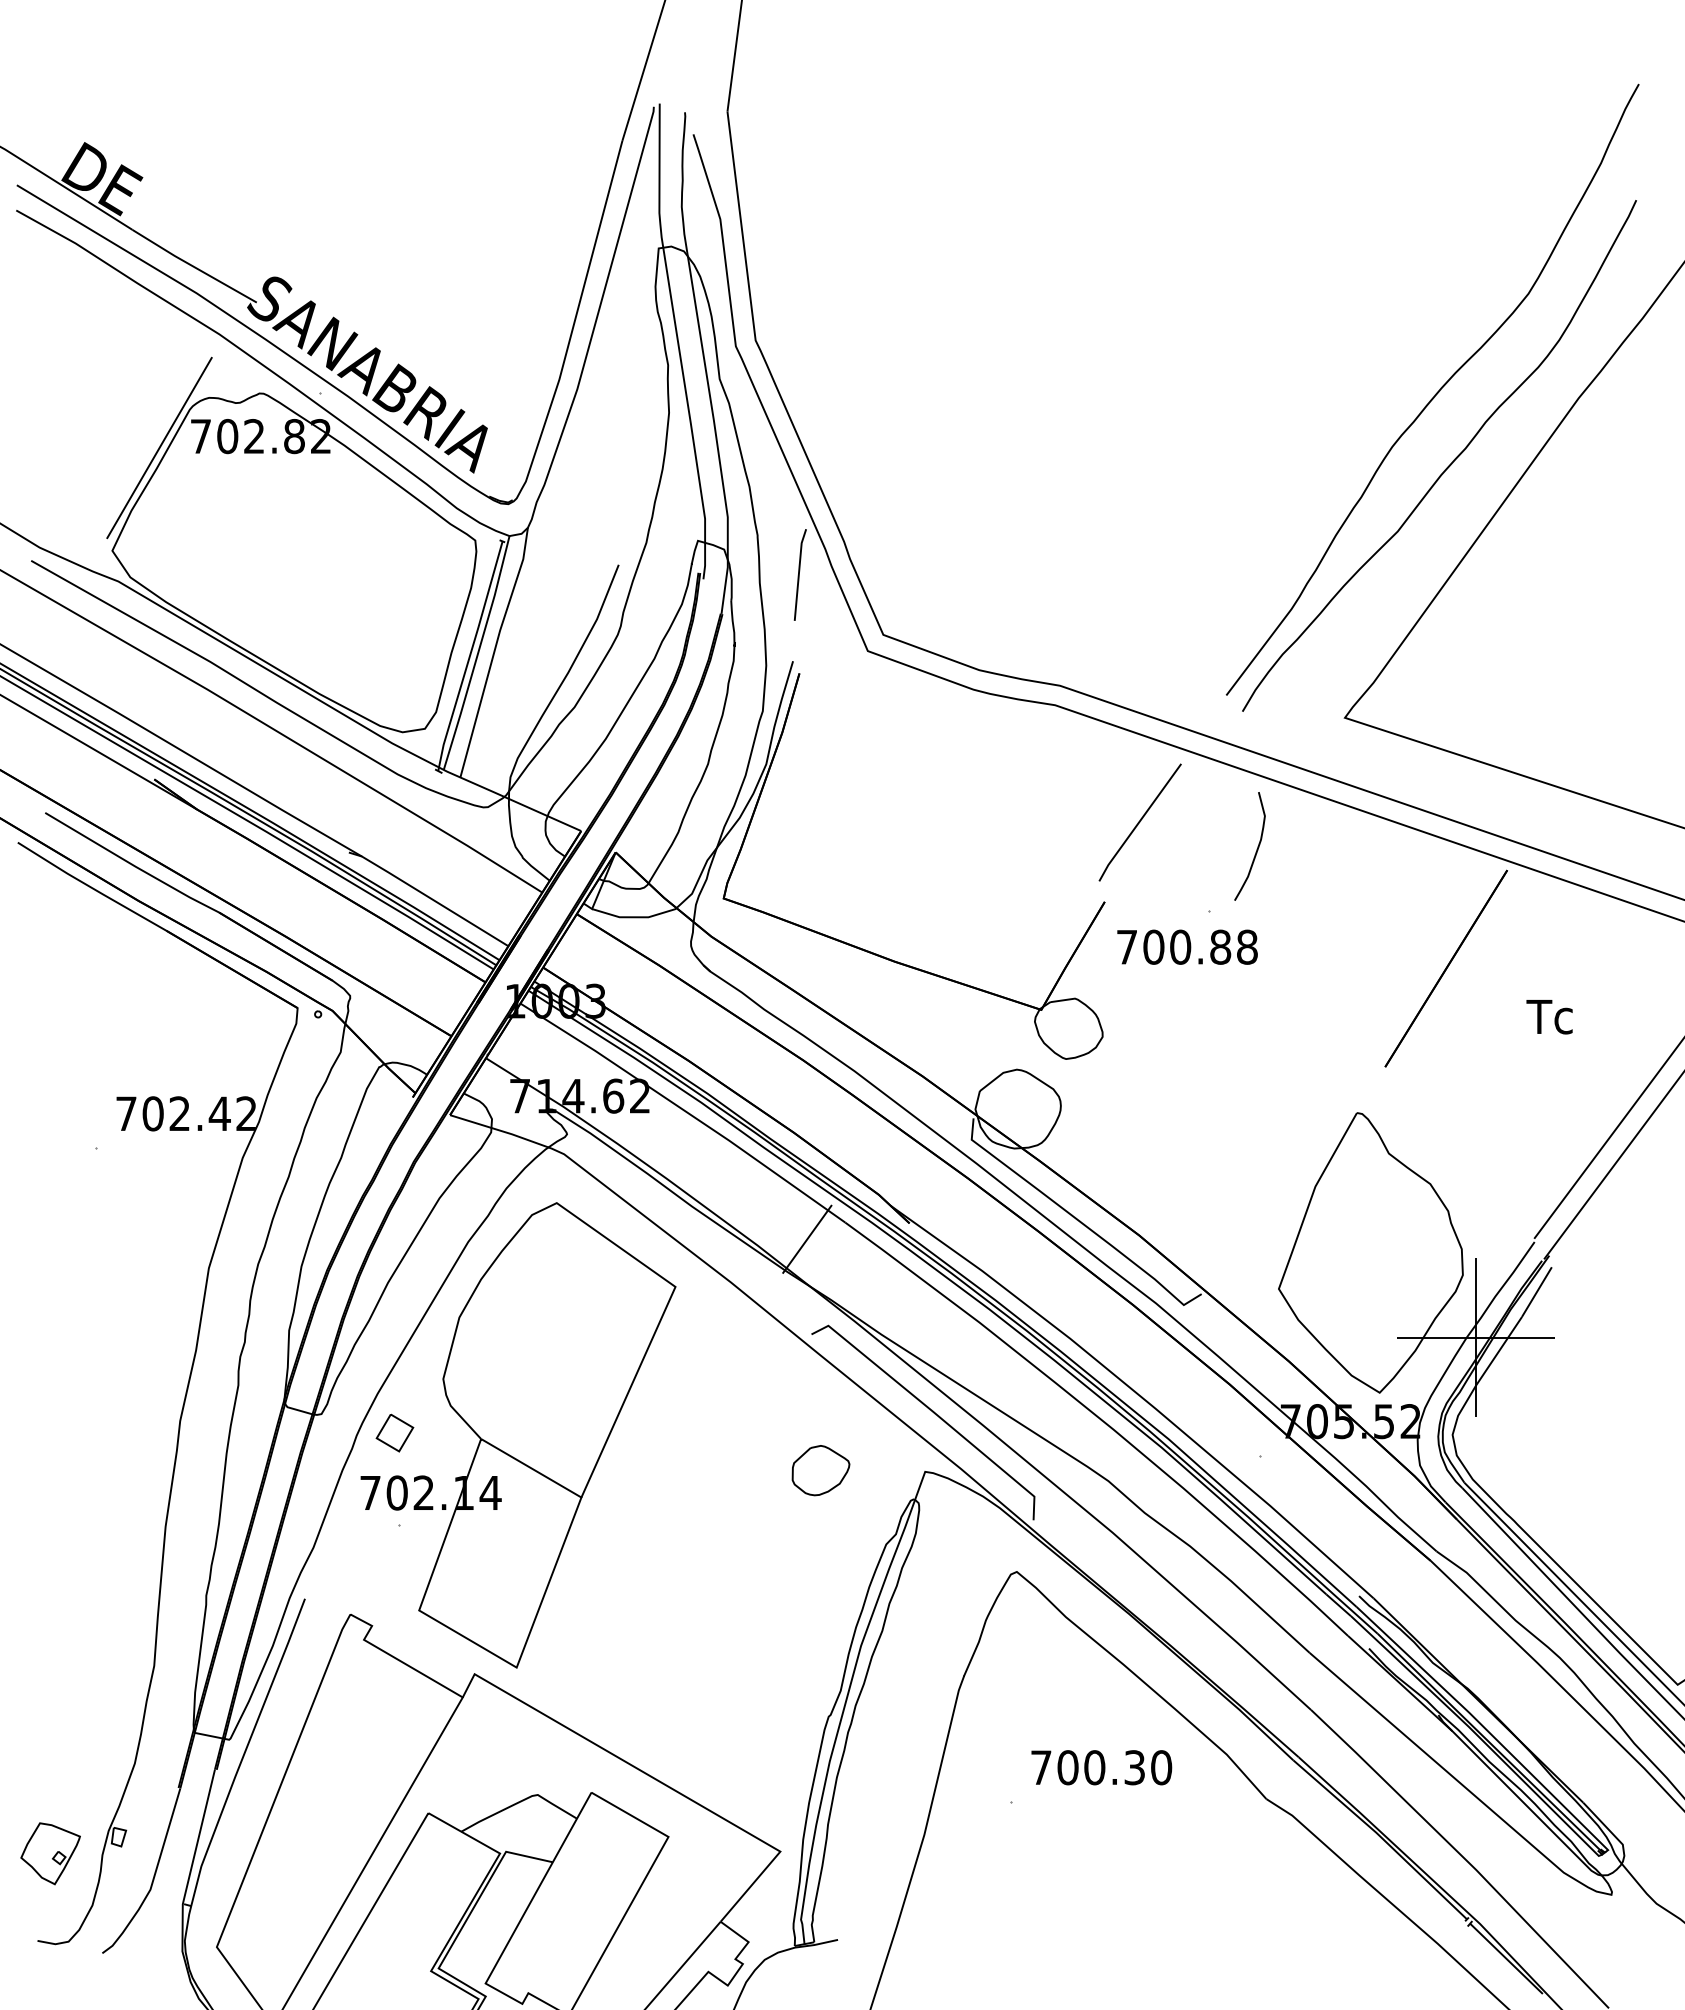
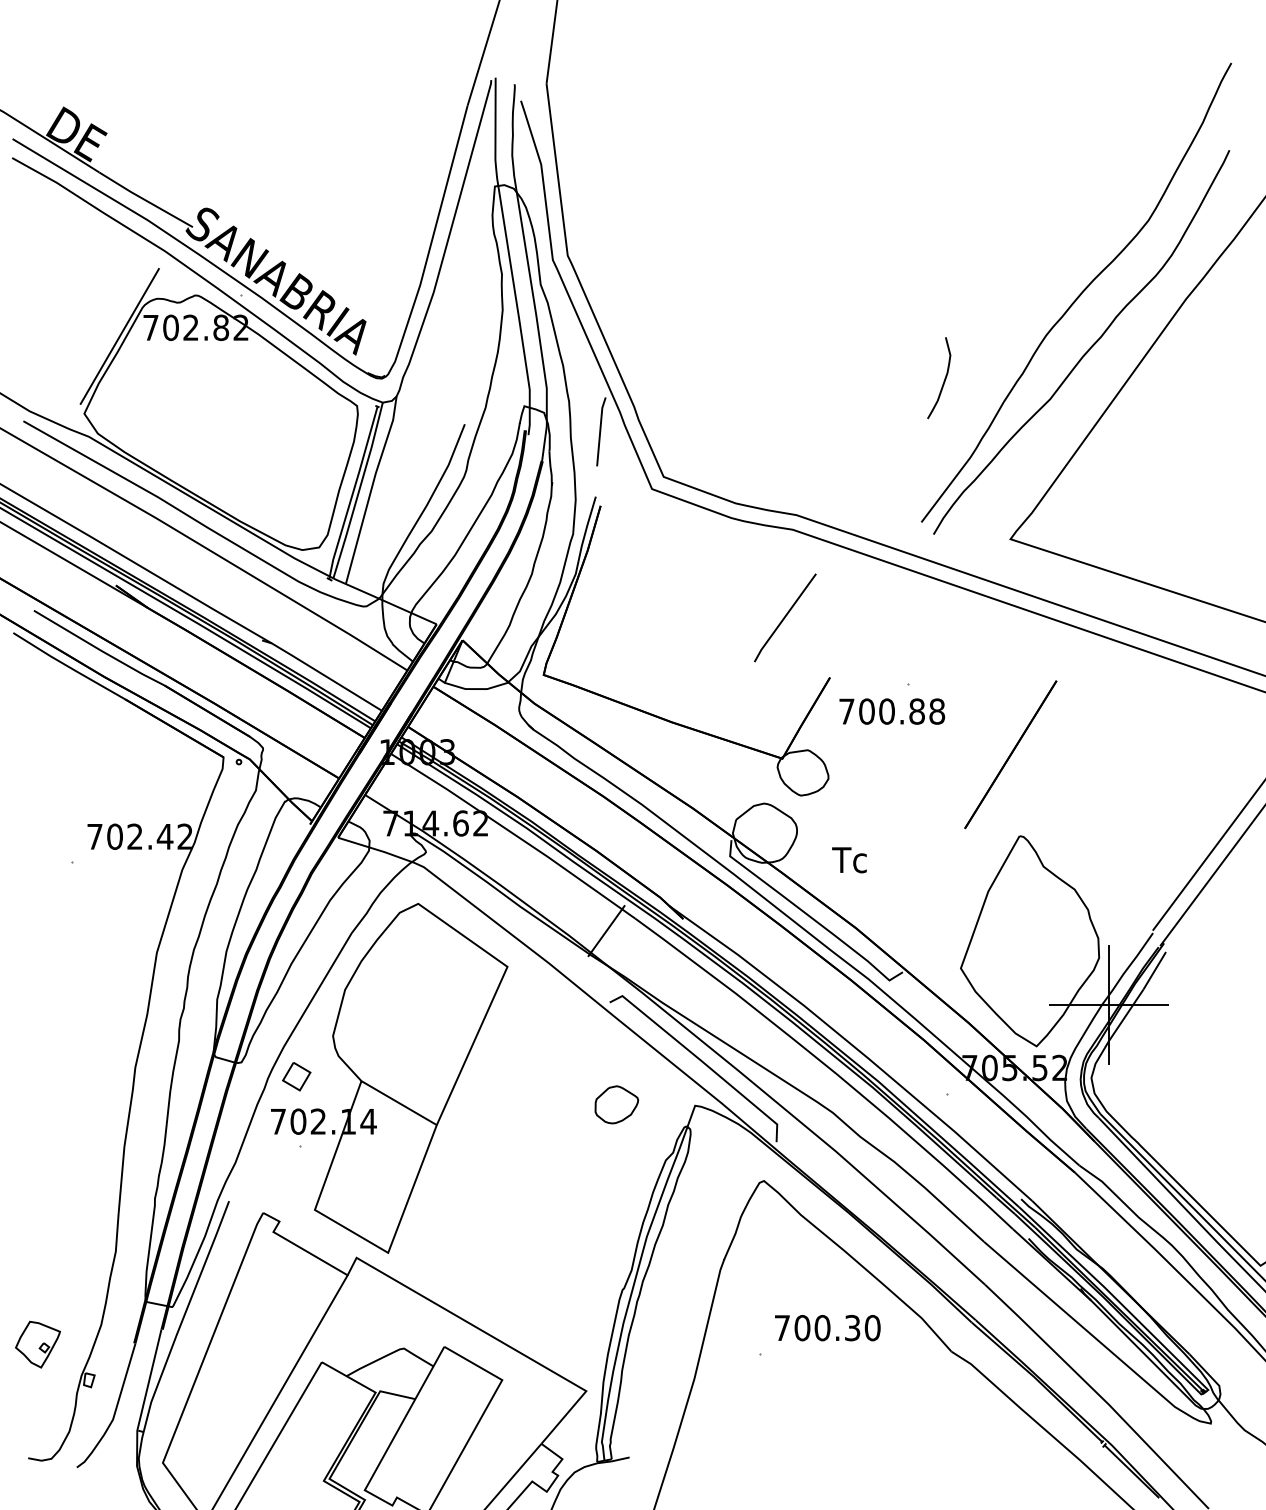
line: (1139, 822) -> (784, 617), moved
curve: (1256, 849) -> (944, 380), moved
line: (1445, 968) -> (1010, 754), moved
text: (1549, 1017) -> (849, 860), moved
part: (50, 1853) -> (37, 1344), moved

